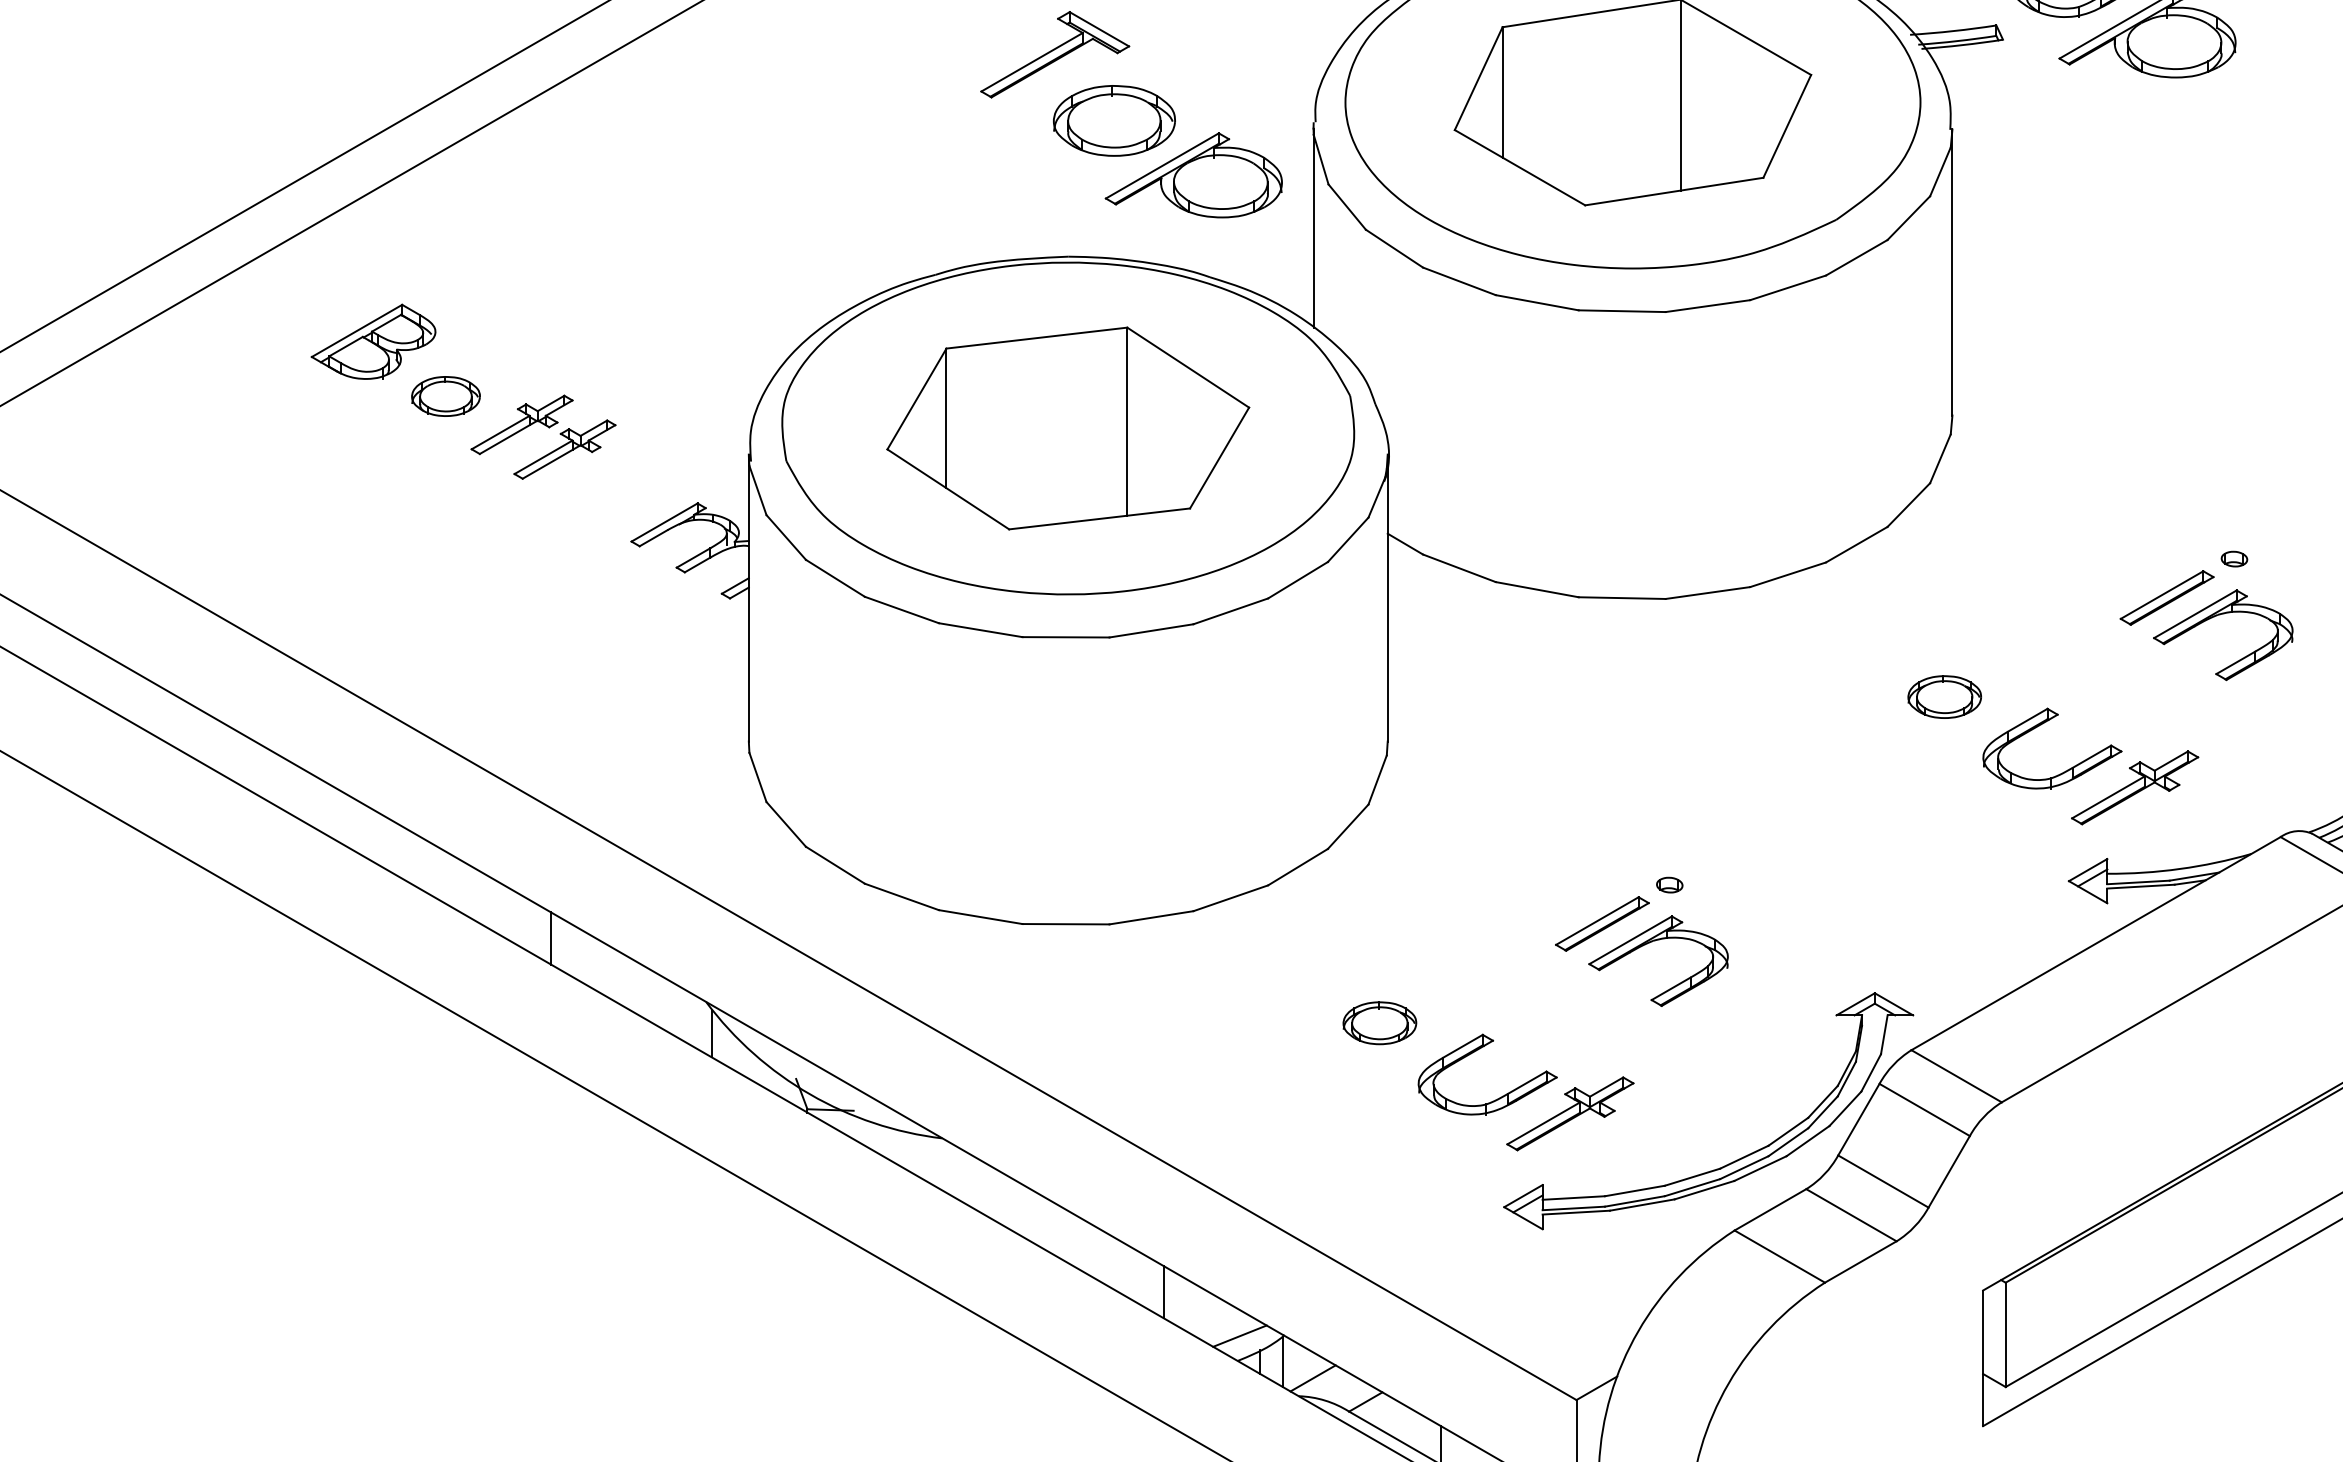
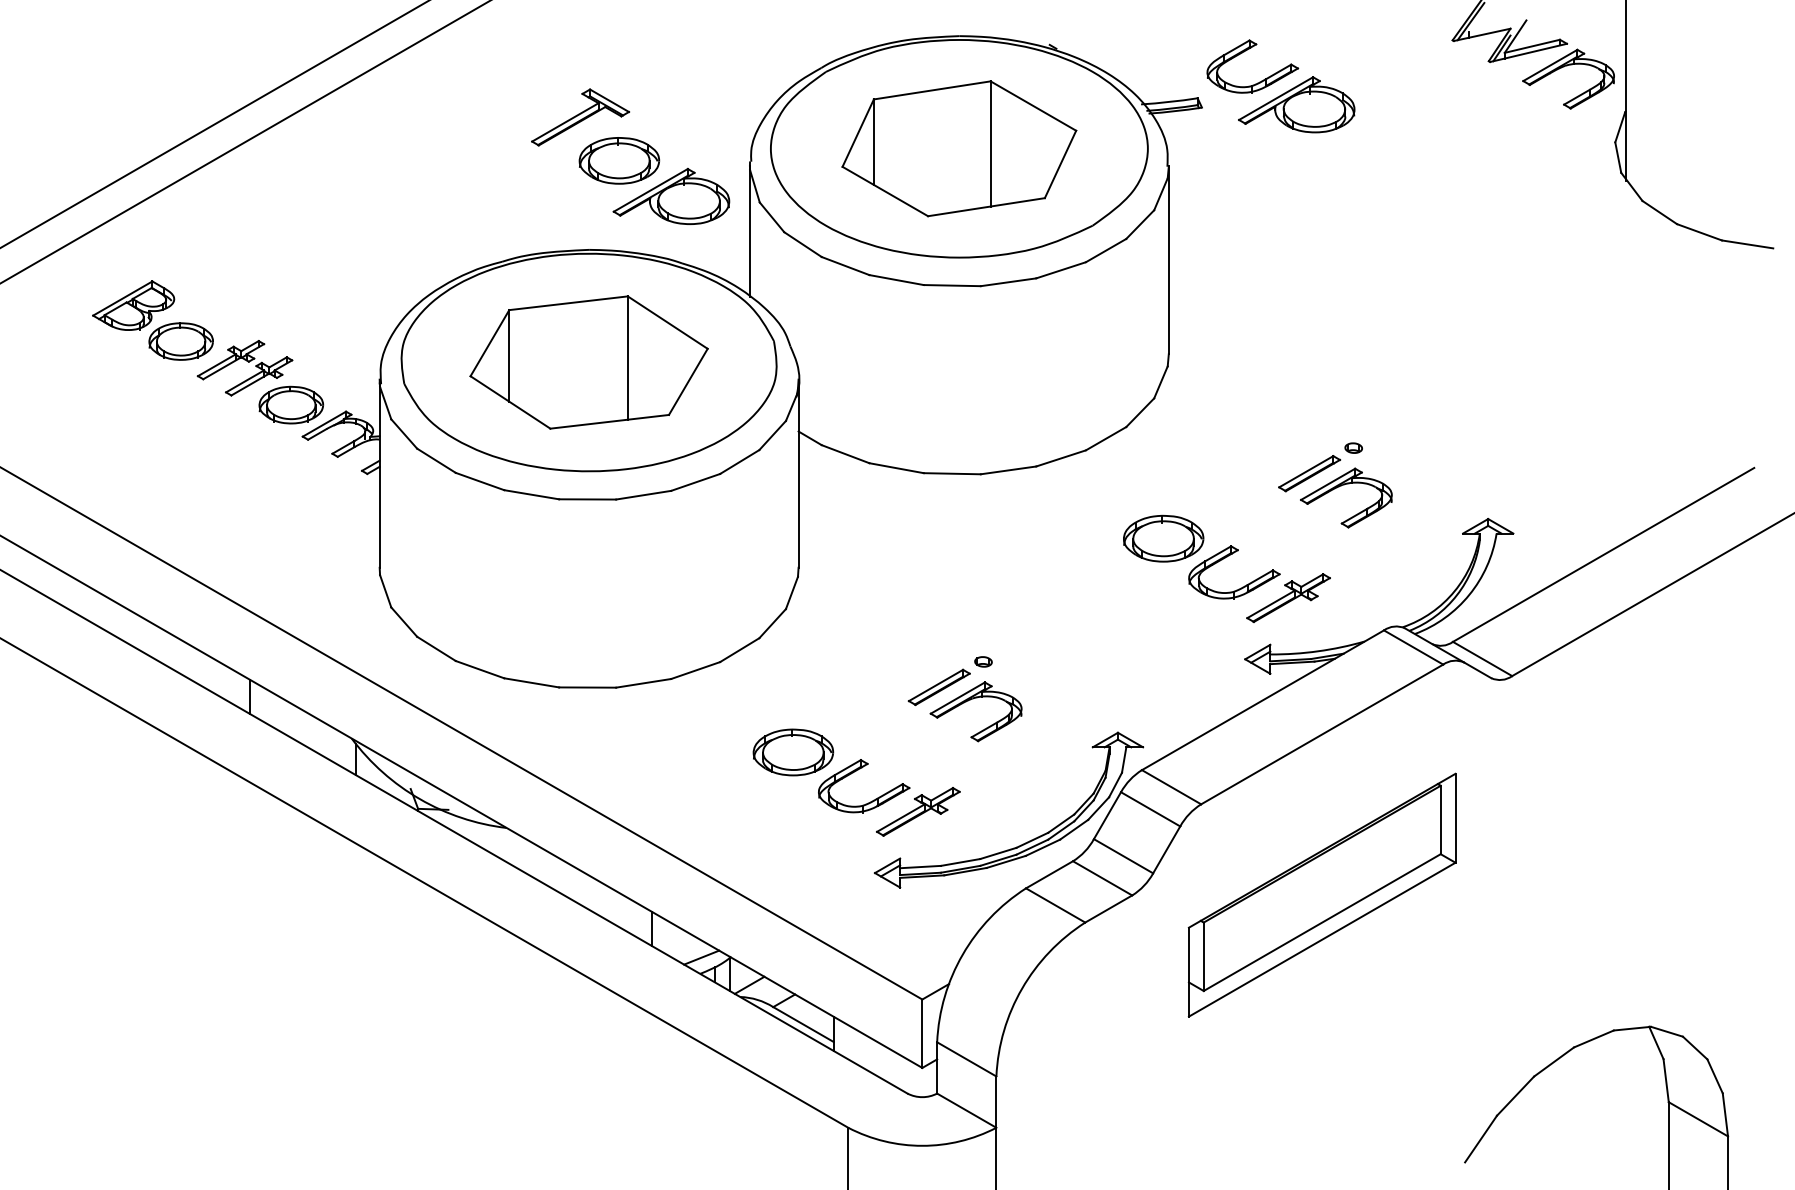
part: (445, 396) -> (180, 341), size x1.43
part: (614, 492) -> (291, 404), added
part: (1944, 696) -> (1163, 538), size x1.67
part: (1379, 1023) -> (793, 752), size x1.67

